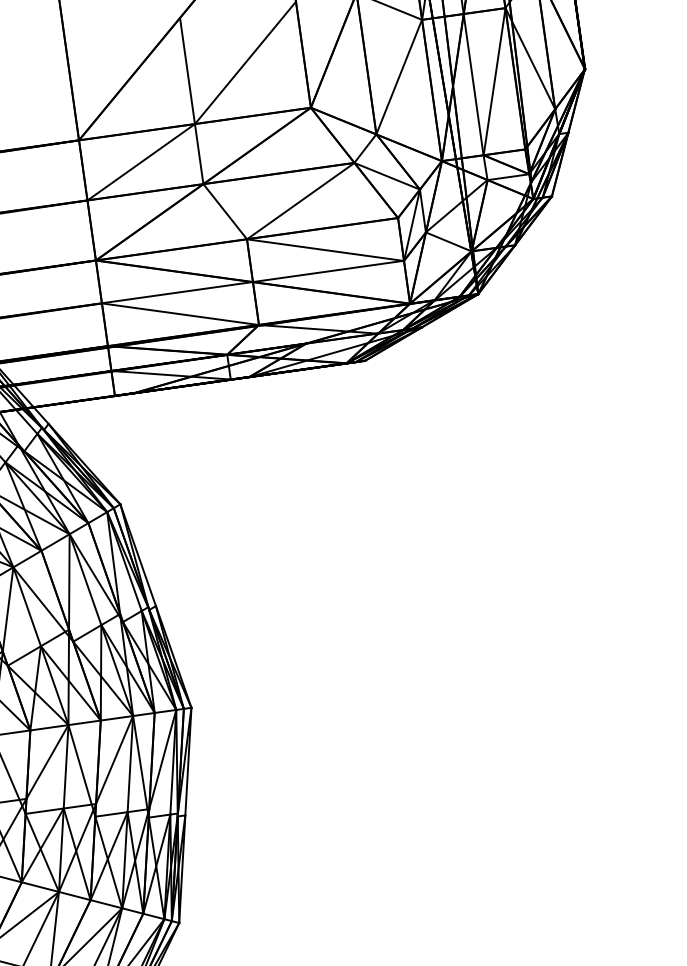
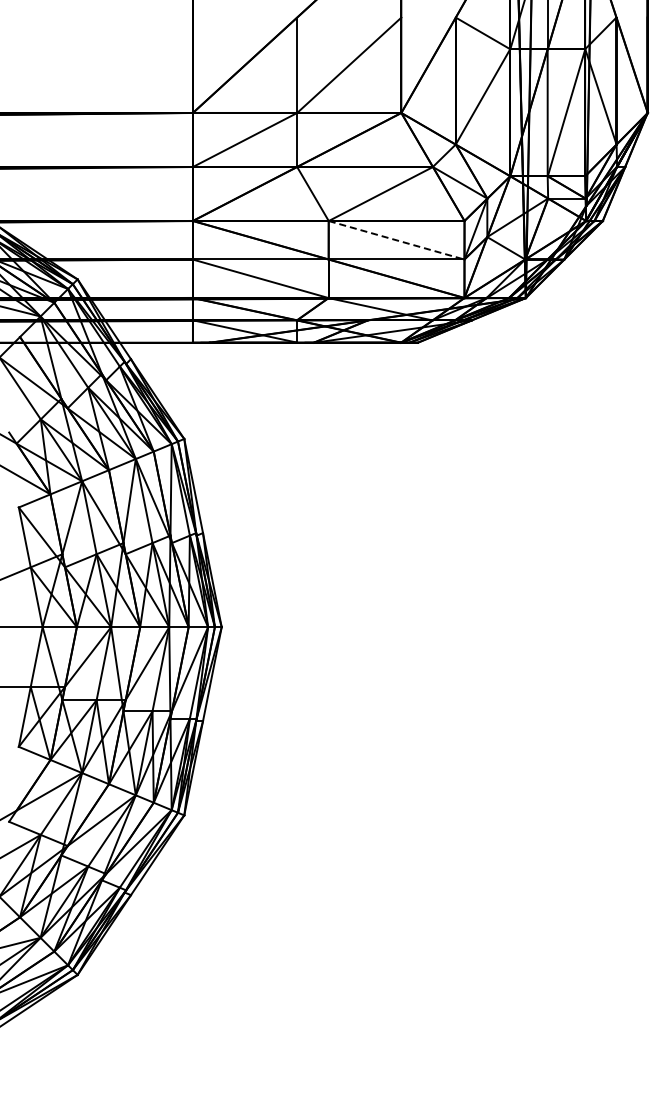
line: (325, 250) -> (396, 240), solid -> dashed

